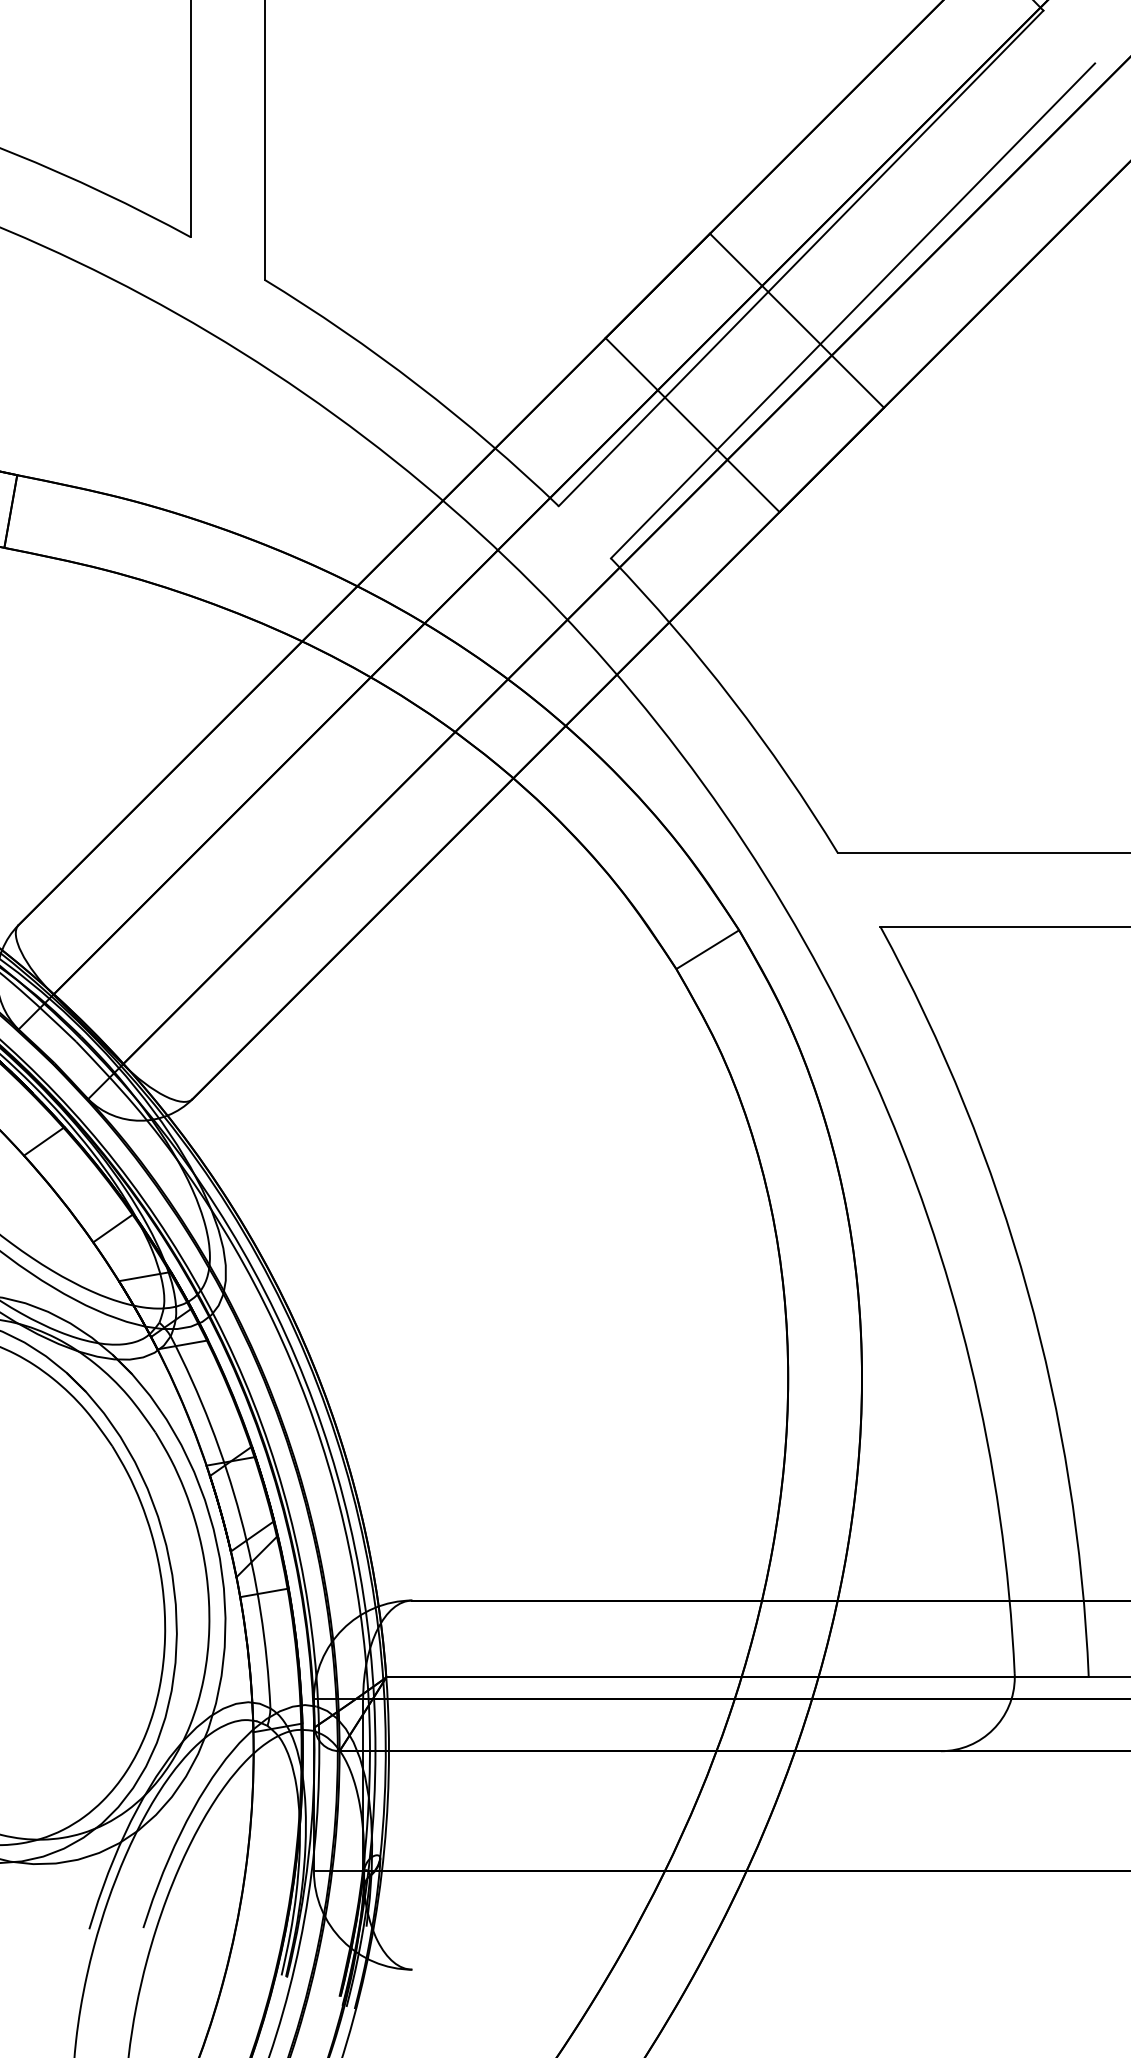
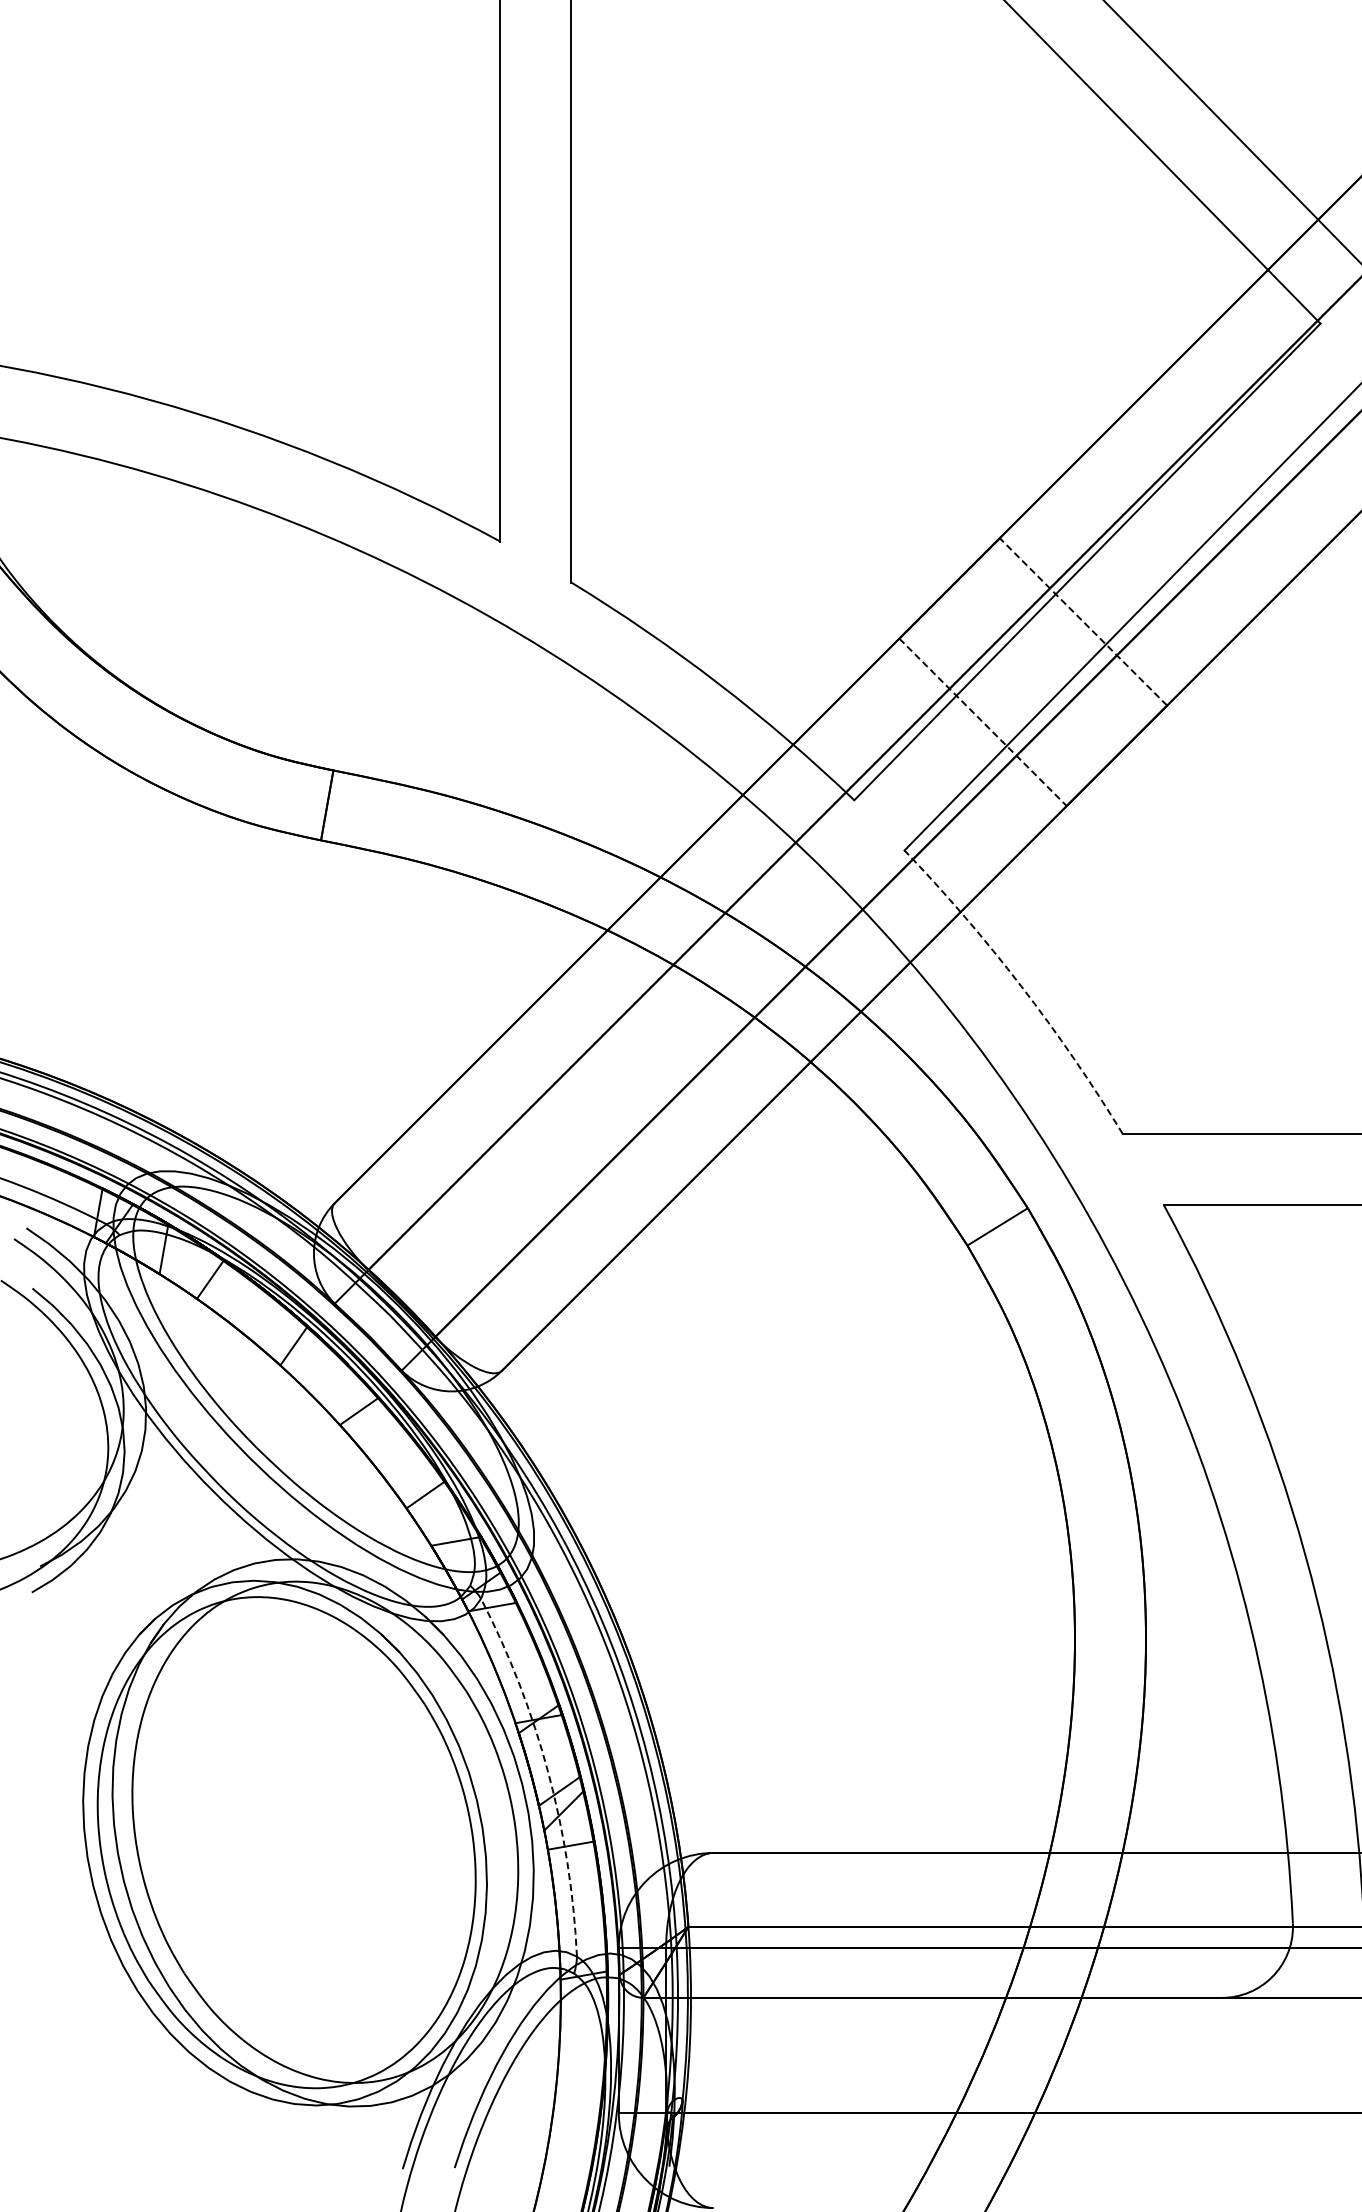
line: (797, 320) -> (1083, 621), solid -> dashed
line: (693, 425) -> (983, 722), solid -> dashed
arc: (732, 699) -> (1021, 986), solid -> dashed
arc: (240, 1516) -> (548, 1772), solid -> dashed

